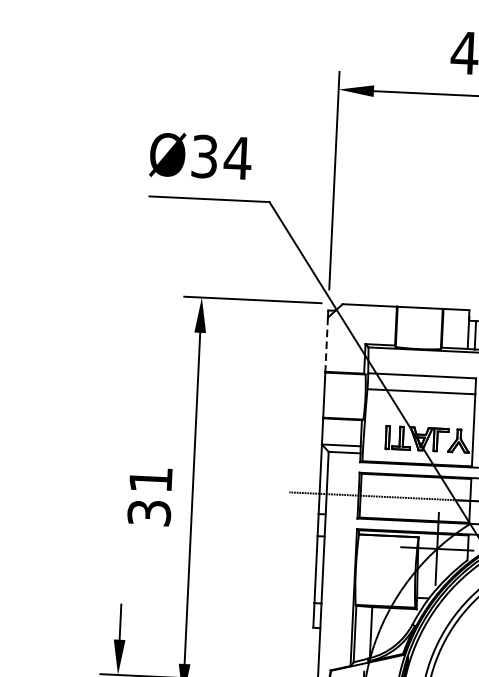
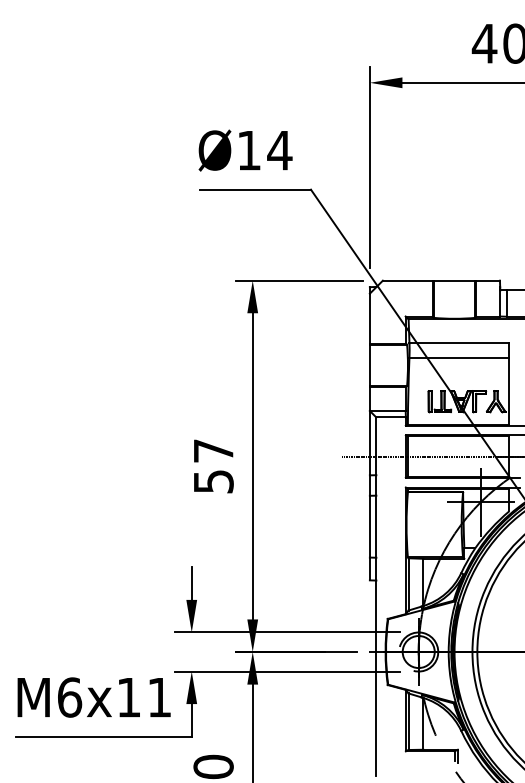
text: (203, 156) -> (248, 150), Ø34 -> Ø14
line: (326, 345) -> (369, 319), dashed -> solid
text: (150, 495) -> (213, 465), 31 -> 57

